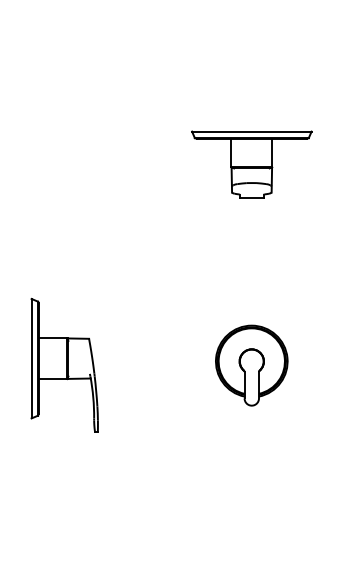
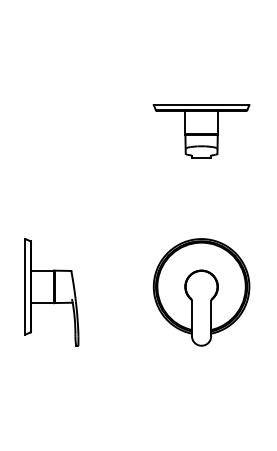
part: (251, 365) -> (201, 292), size x1.67

